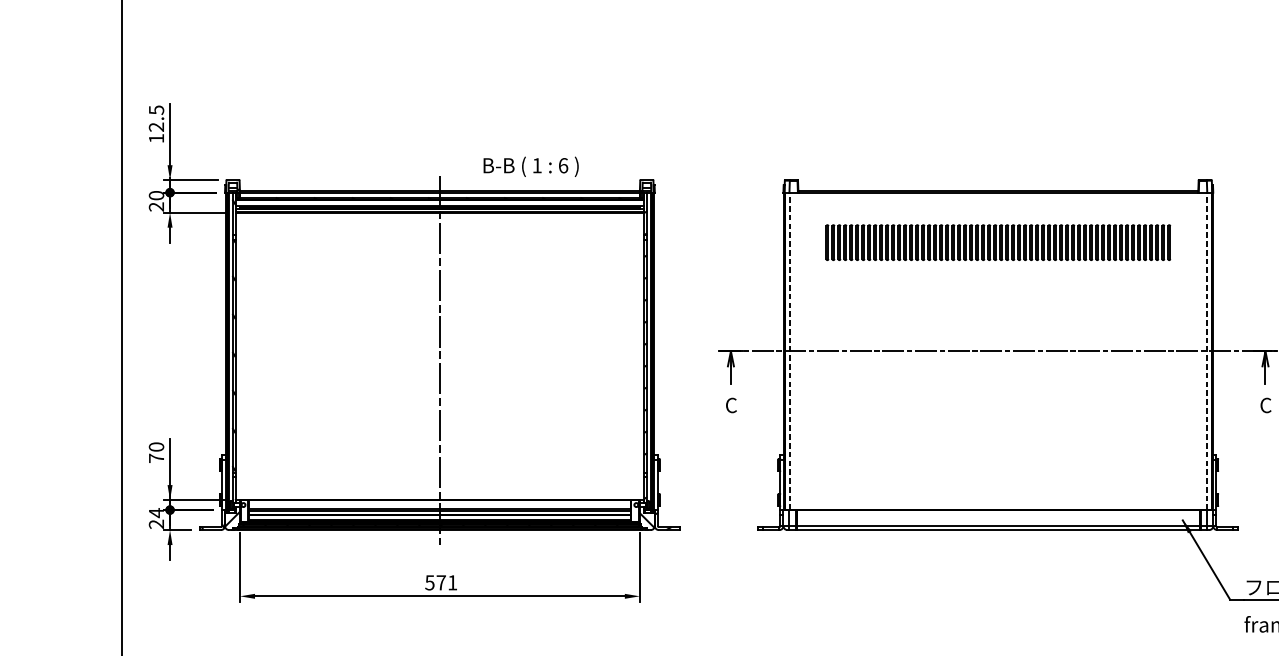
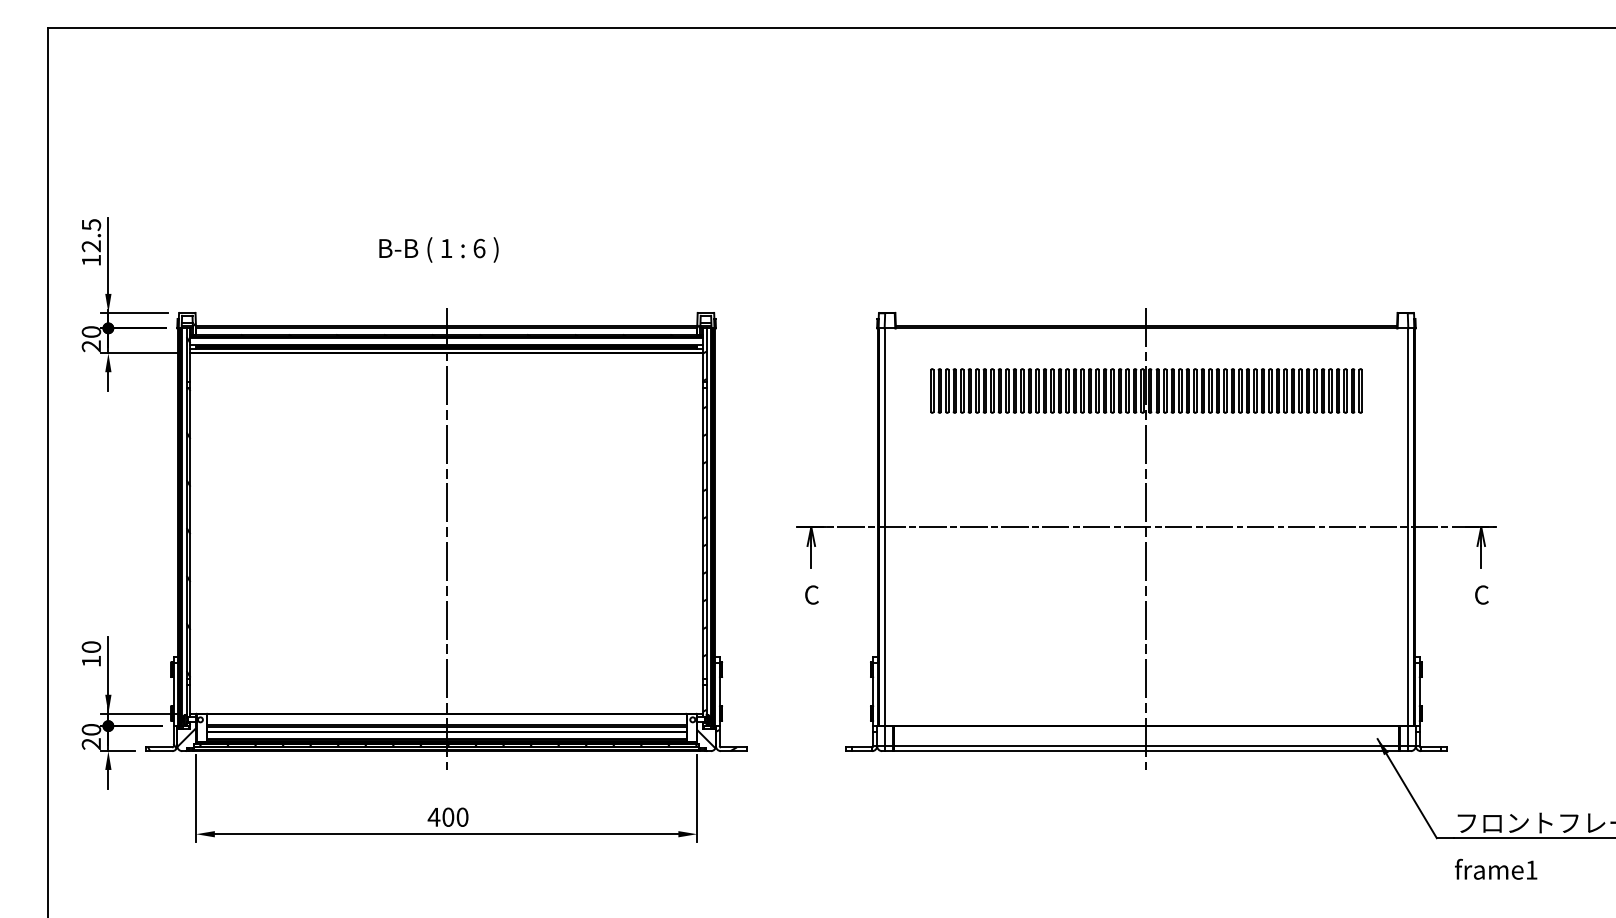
text: (530, 166) -> (438, 249), moved
line: (789, 351) -> (884, 527), dashed -> solid
line: (1206, 351) -> (1407, 527), dashed -> solid
line: (998, 360) -> (1146, 538), added
text: (156, 458) -> (91, 661), 70 -> 10
text: (156, 512) -> (91, 729), 24 -> 20
text: (440, 582) -> (447, 816), 571 -> 400

